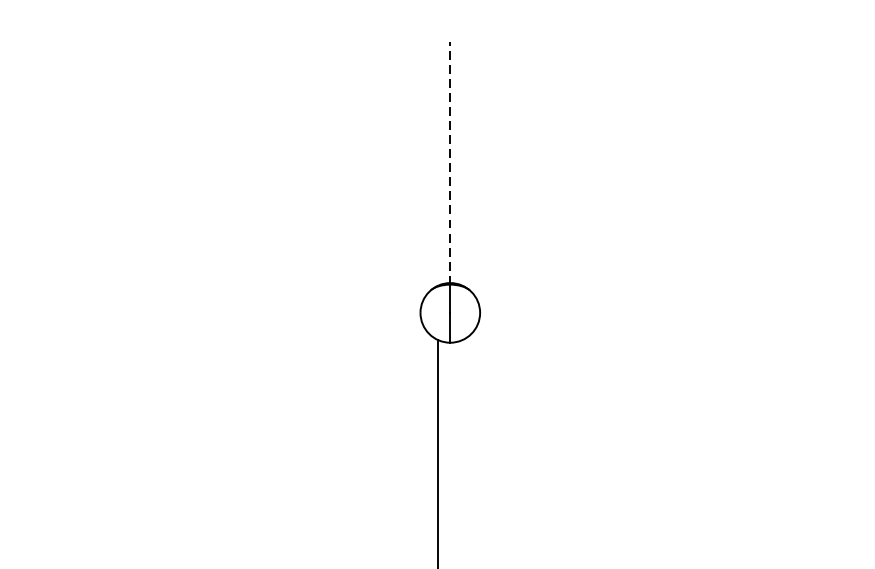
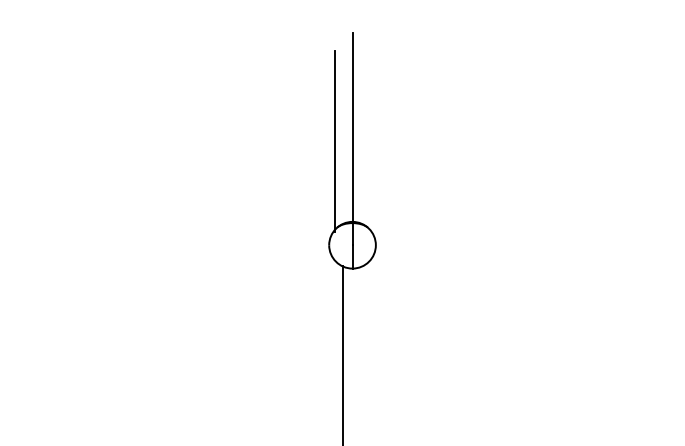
line: (450, 163) -> (352, 128), dashed -> solid
line: (427, 180) -> (334, 141), added

